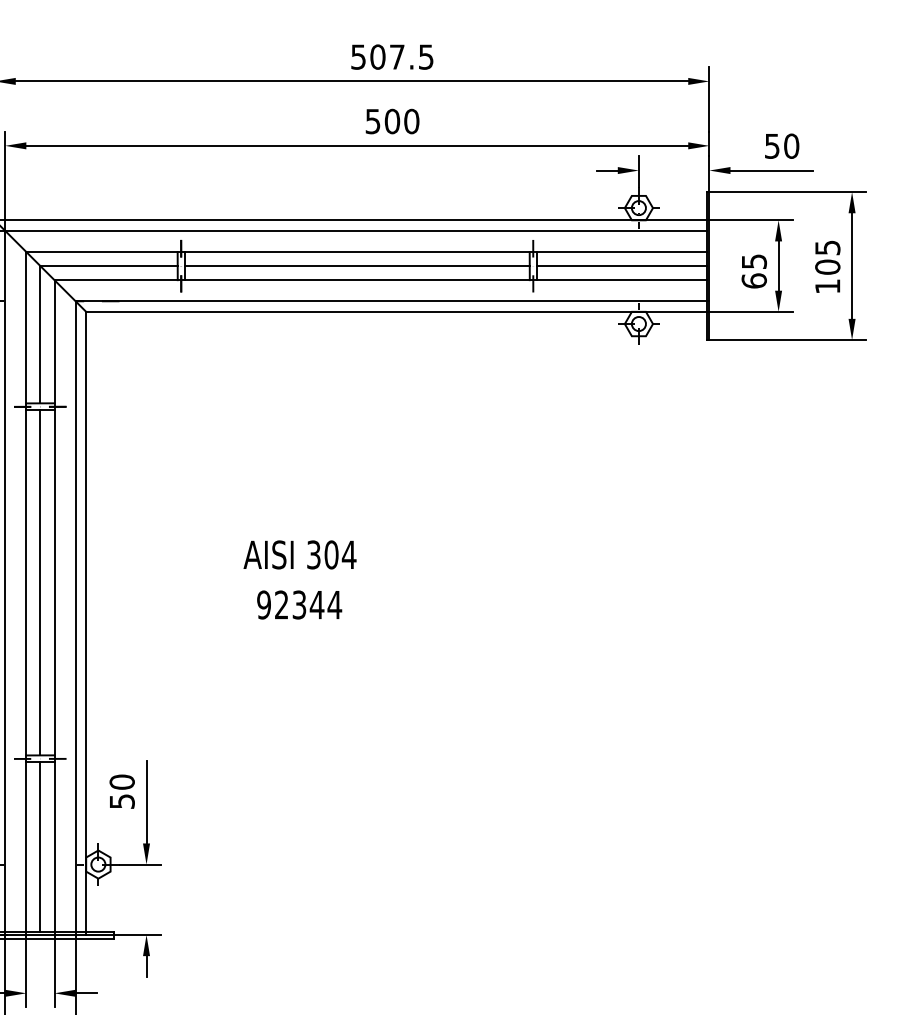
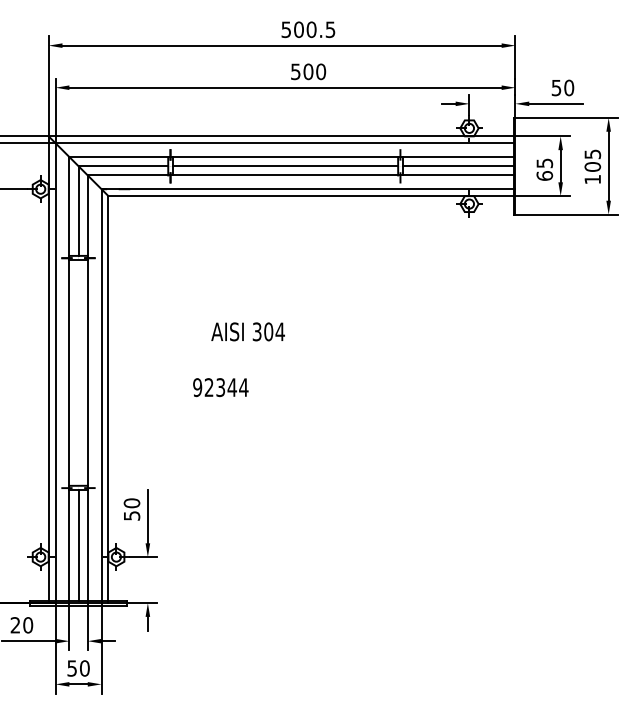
text: (397, 56) -> (311, 29), 507.5 -> 500.5
text: (299, 554) -> (247, 331), moved
line: (40, 581) -> (78, 372), removed
text: (299, 604) -> (220, 387), moved

